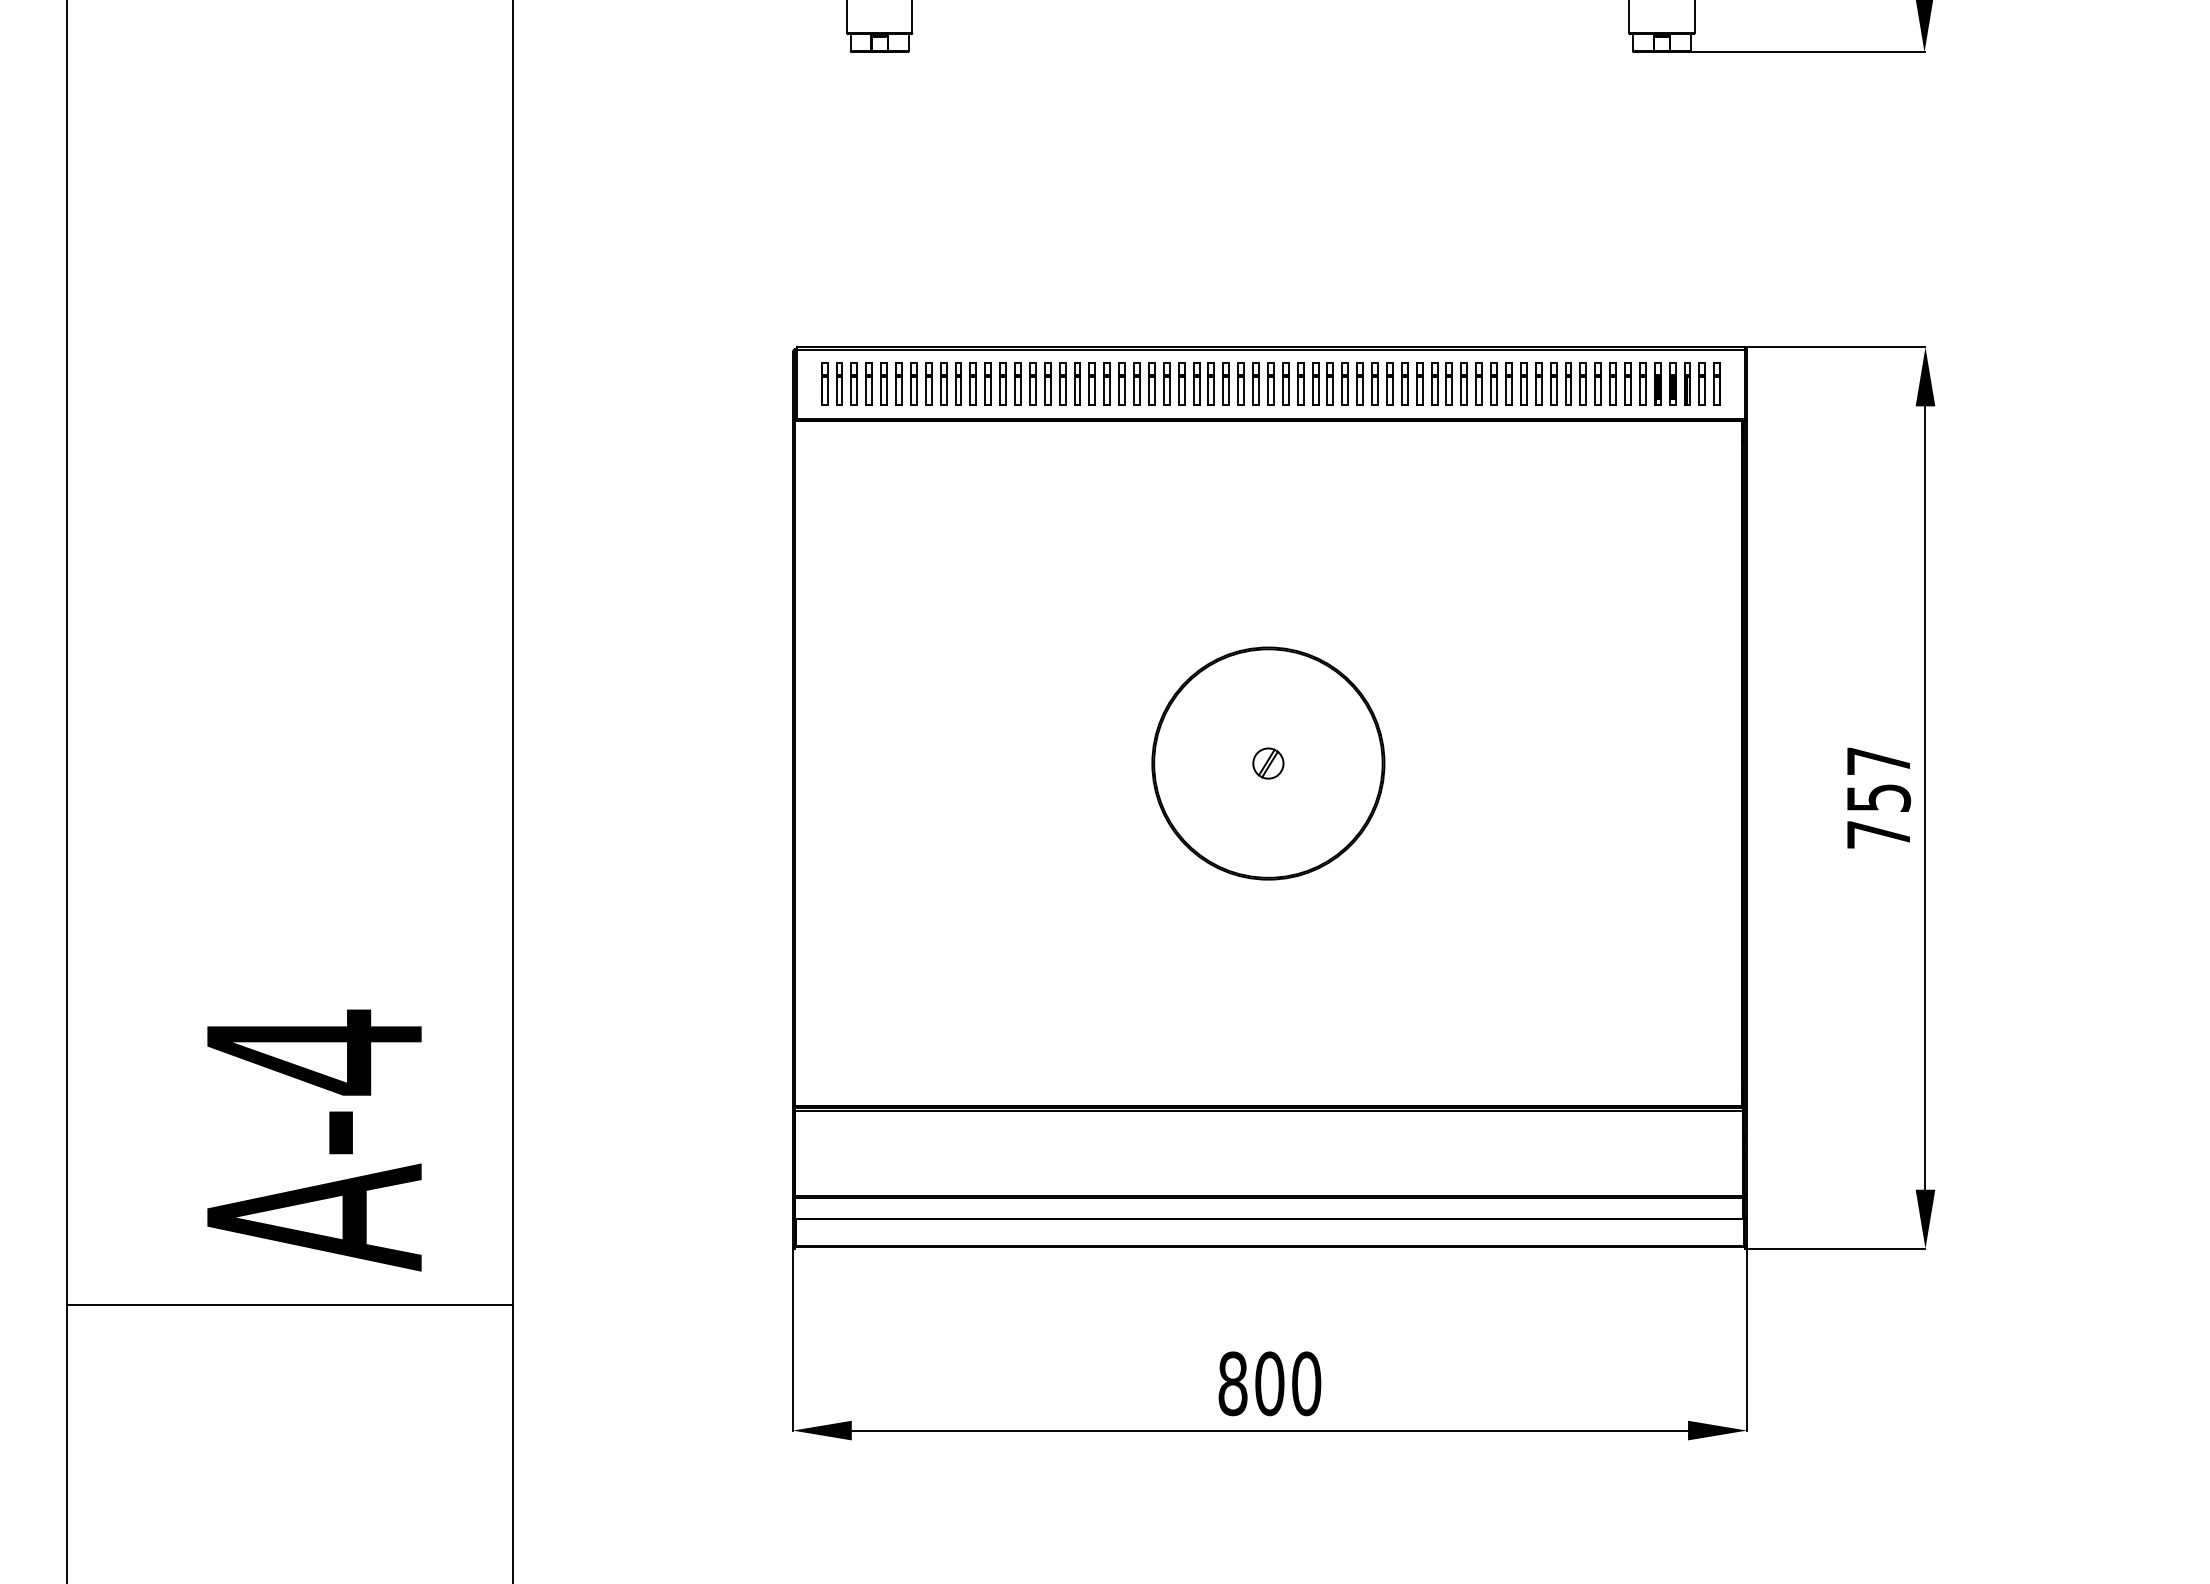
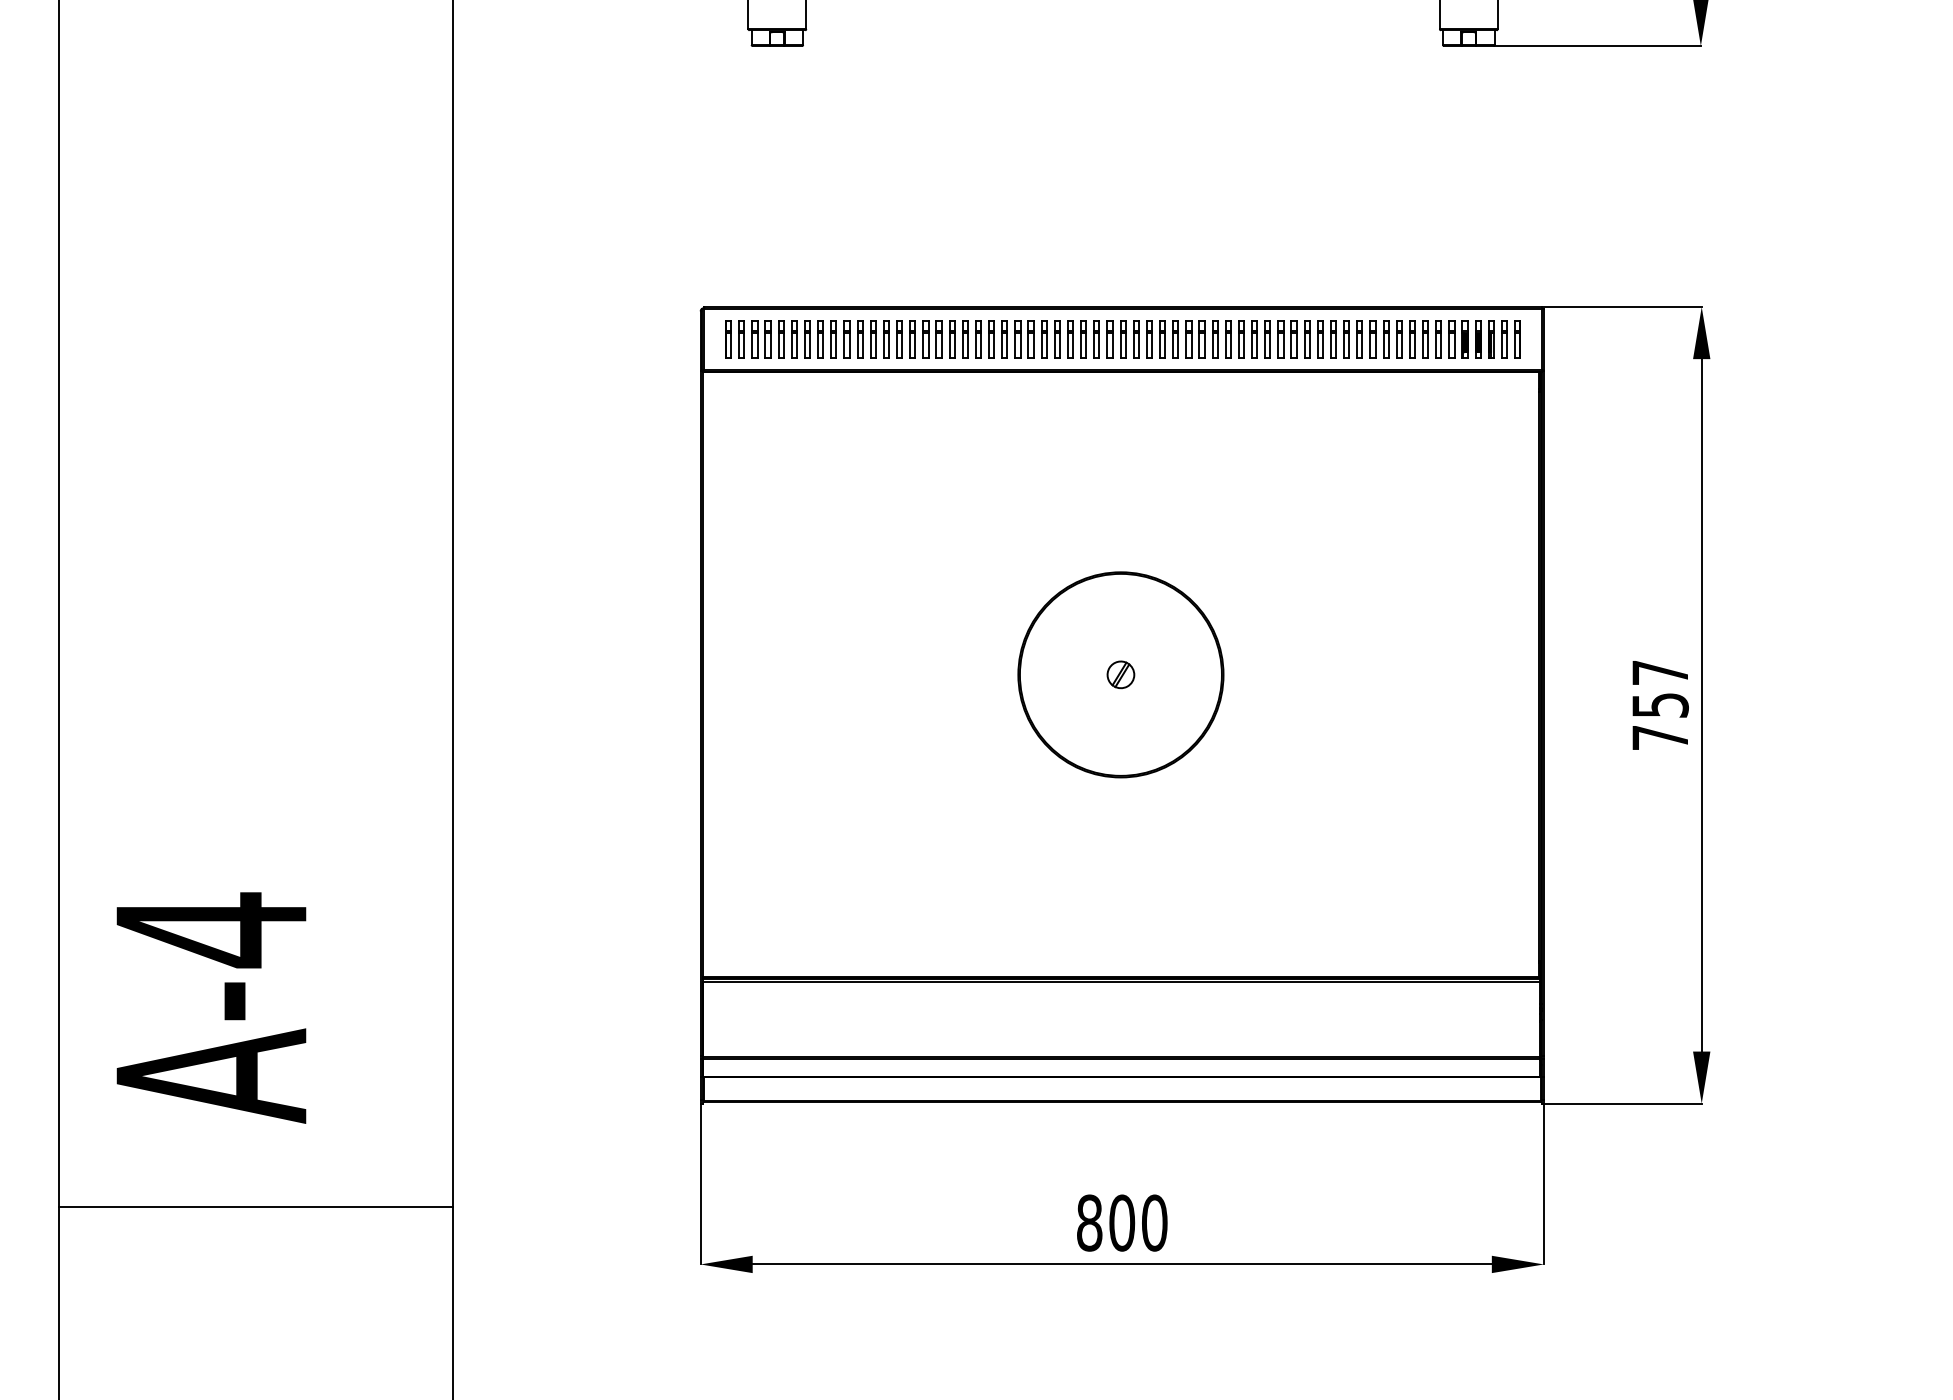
text: (314, 1140) -> (211, 1008), moved
line: (289, 1304) -> (255, 1206), moved

